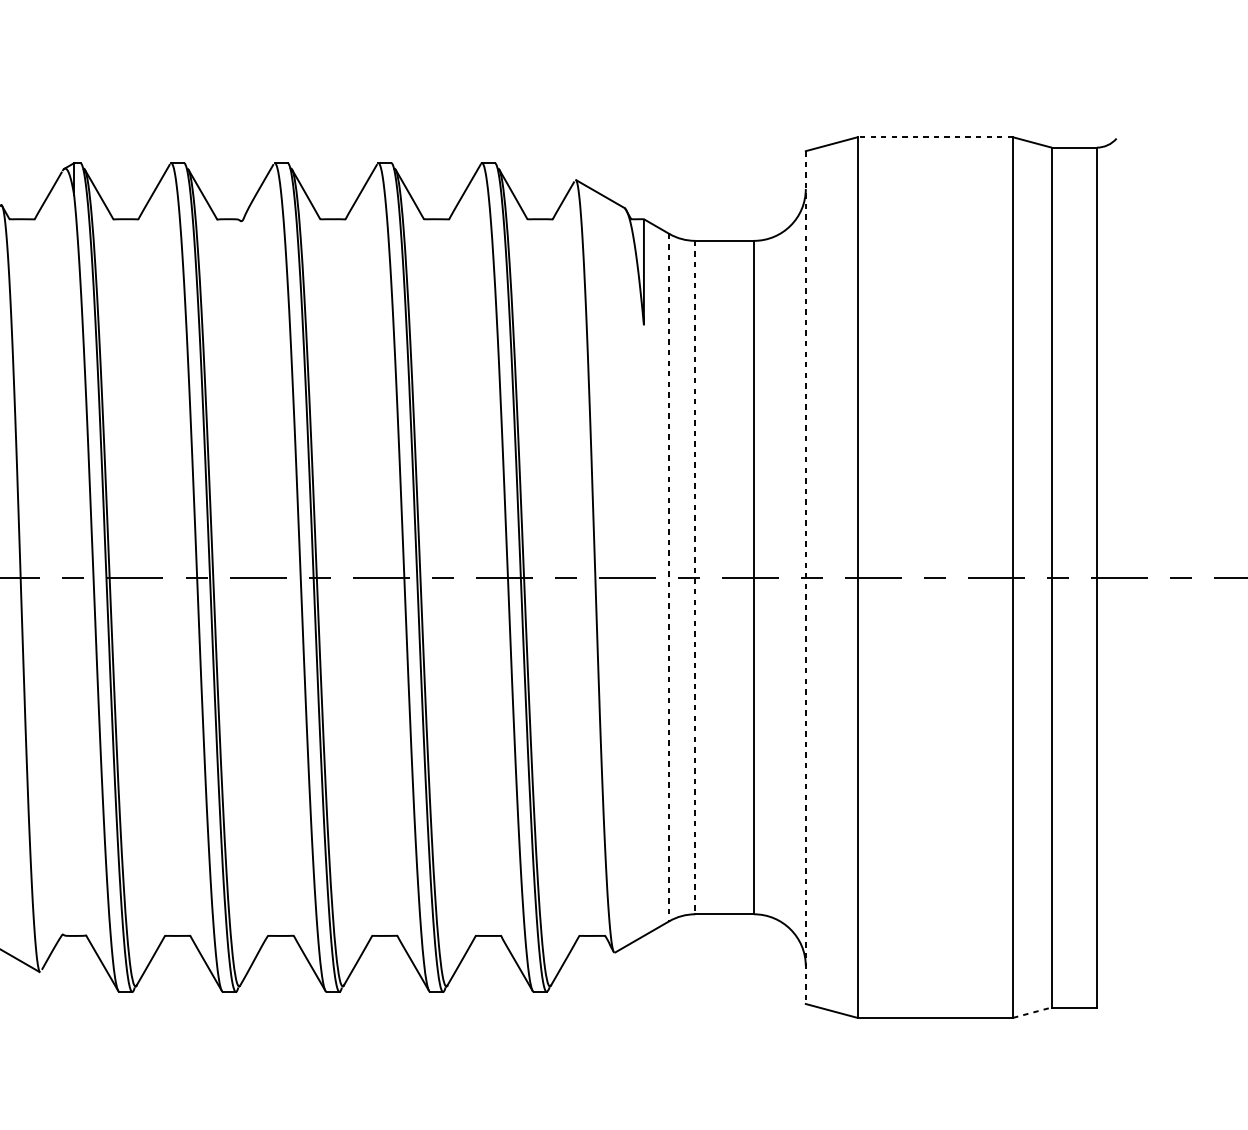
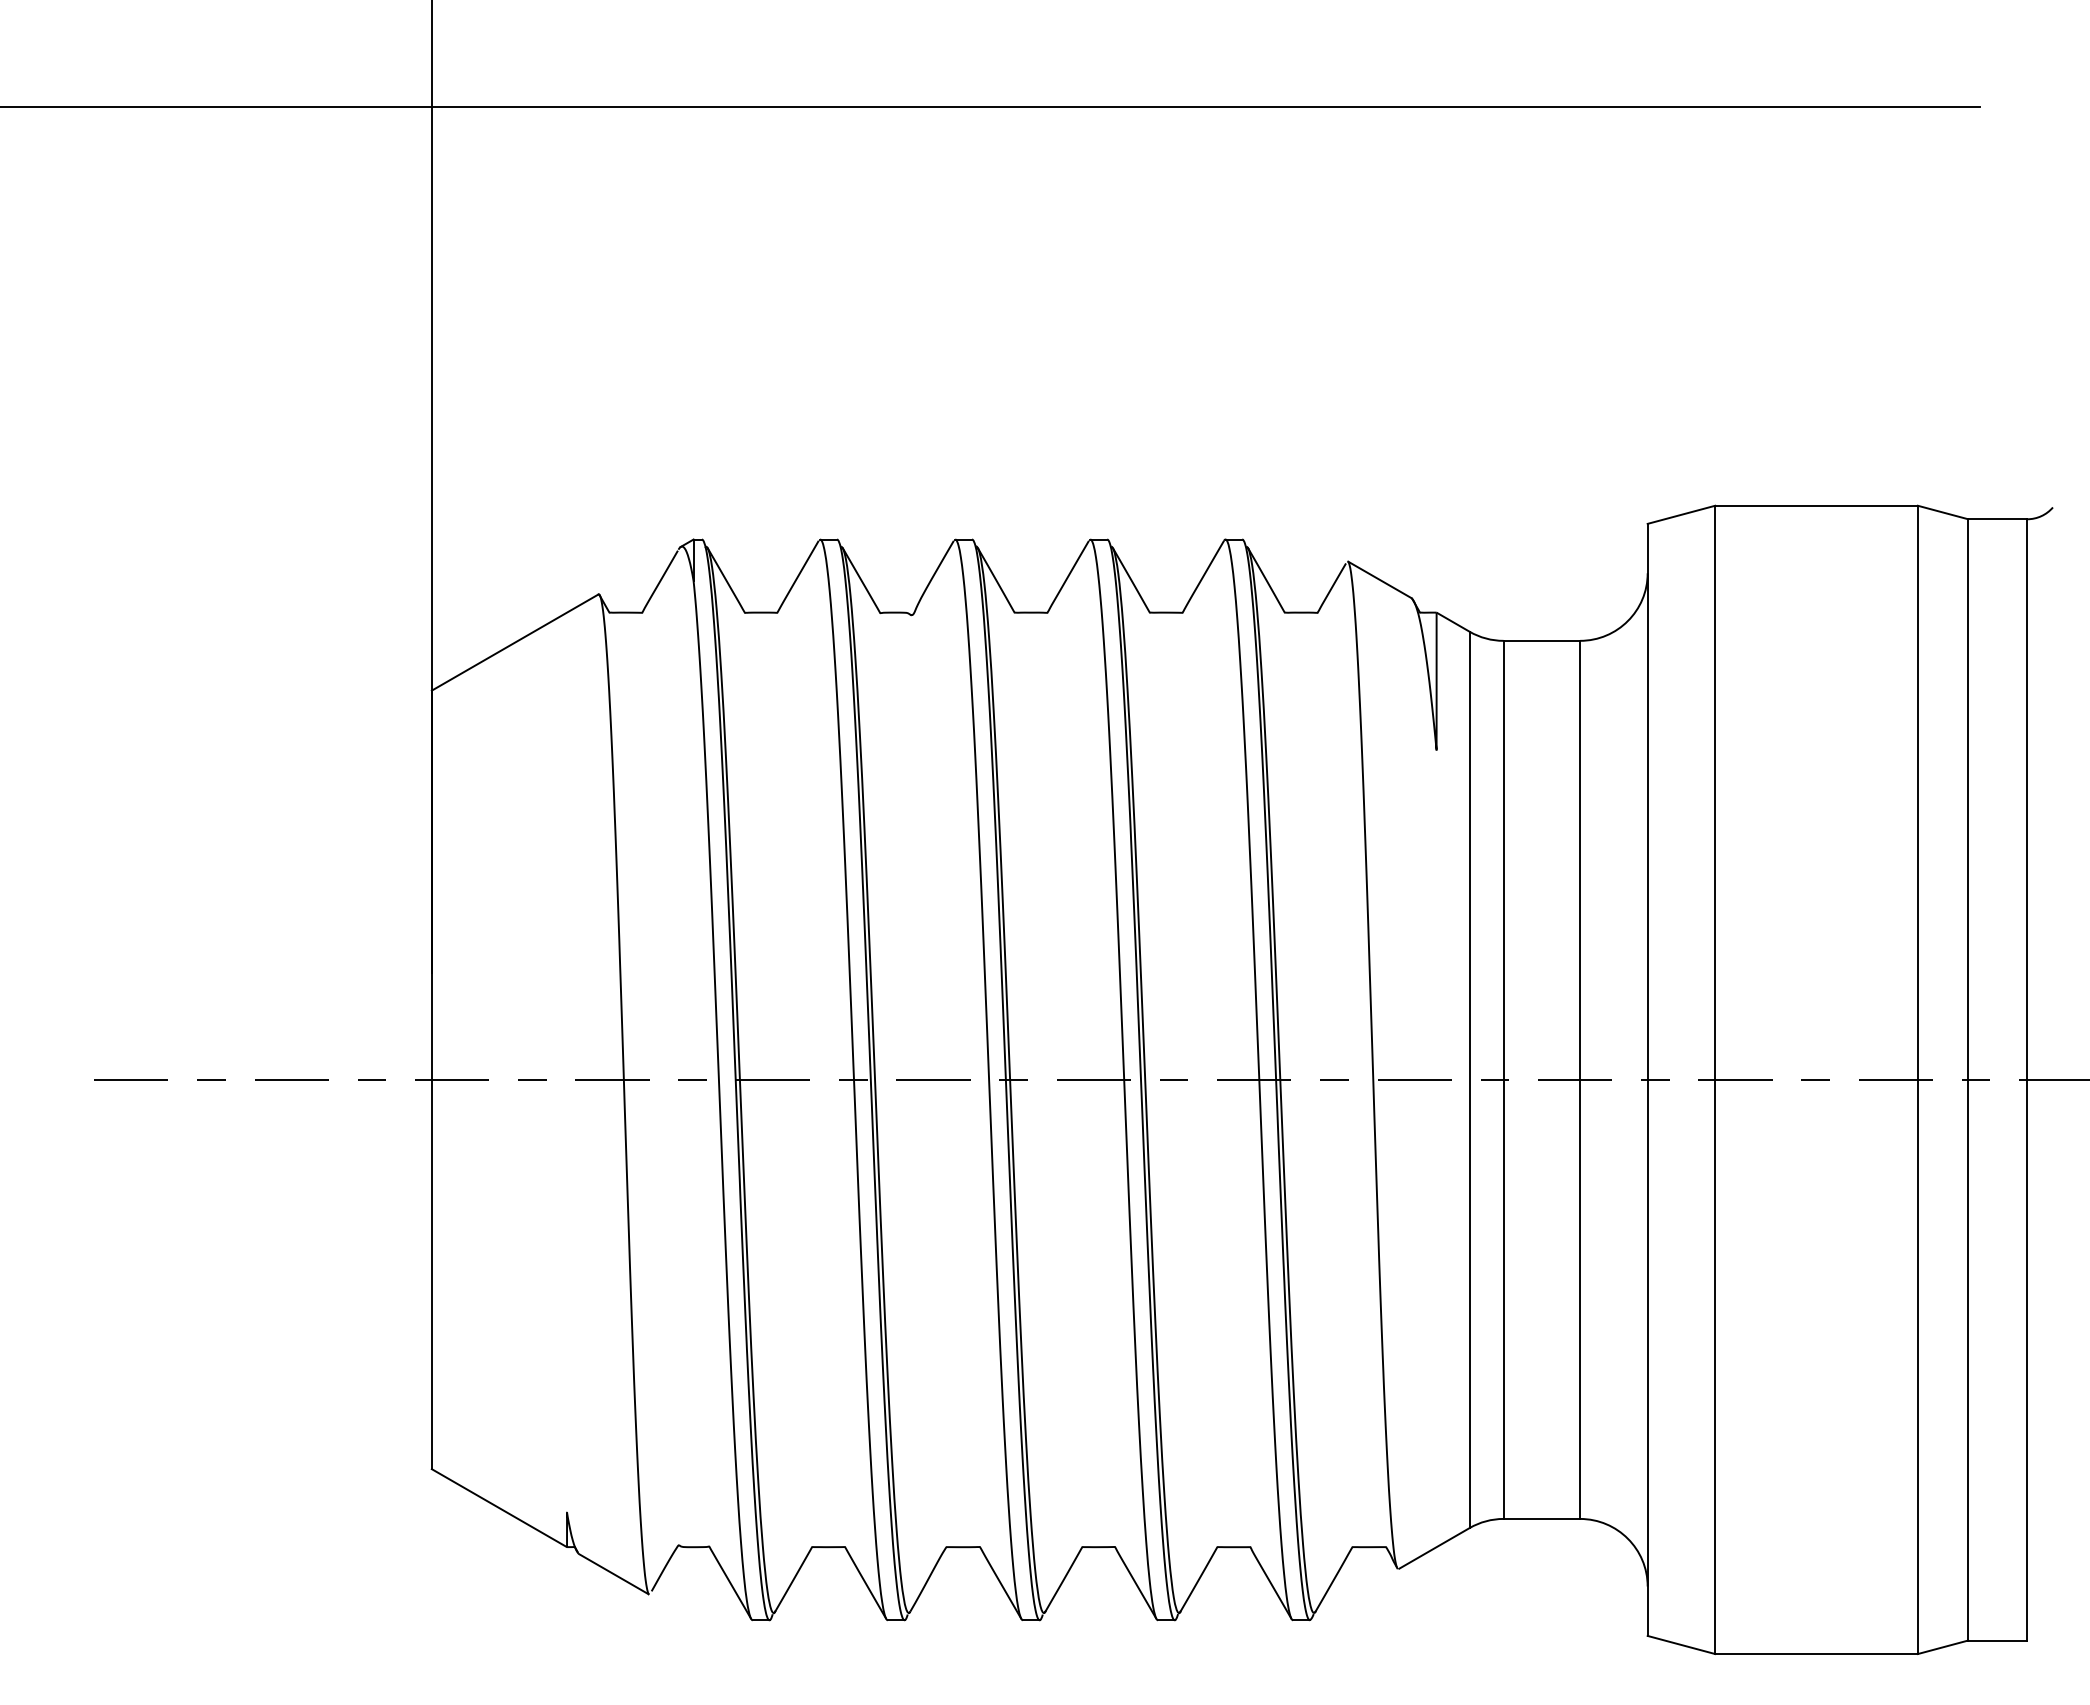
line: (935, 137) -> (1816, 505), dashed -> solid
line: (669, 578) -> (1469, 1080), dashed -> solid
line: (695, 578) -> (1503, 1080), dashed -> solid
line: (805, 578) -> (1647, 1080), dashed -> solid
line: (1032, 1012) -> (1943, 1647), dashed -> solid

